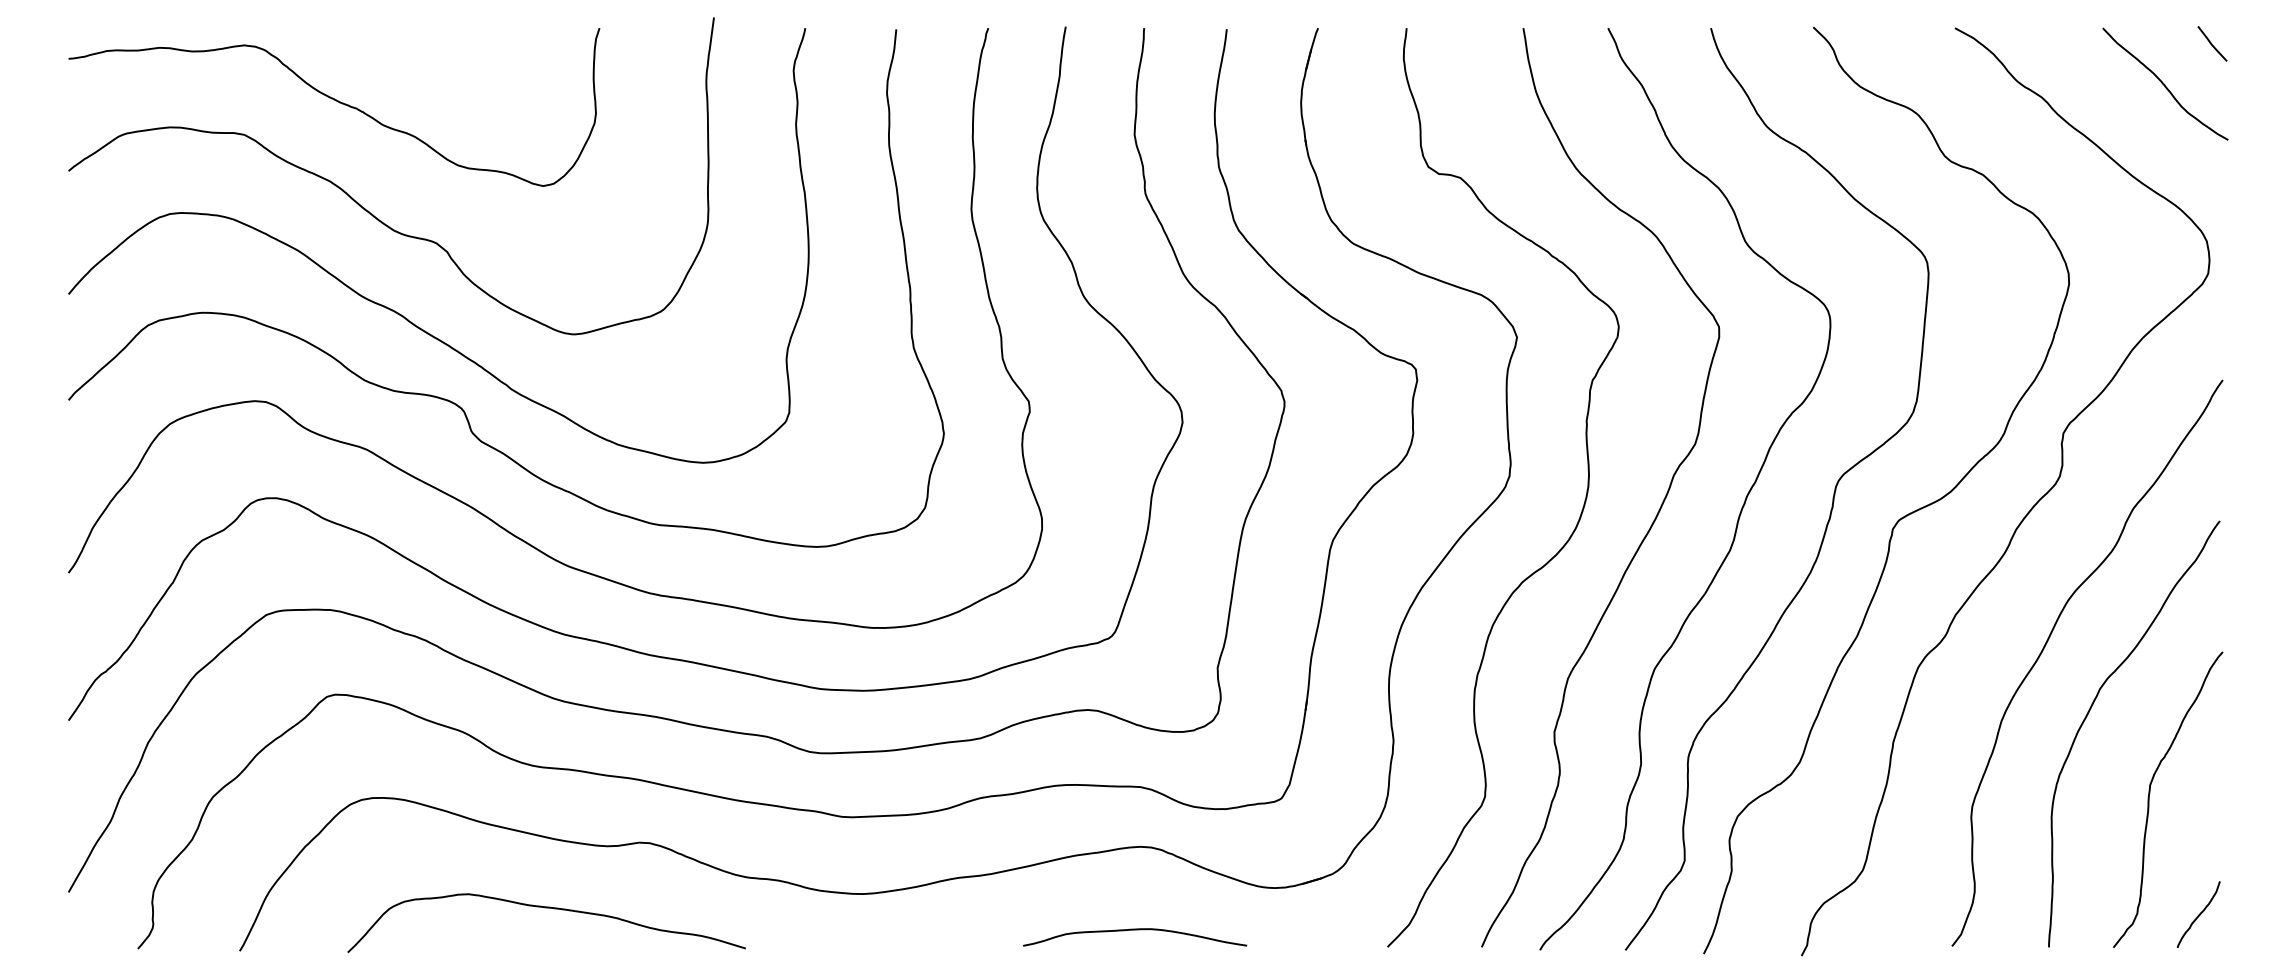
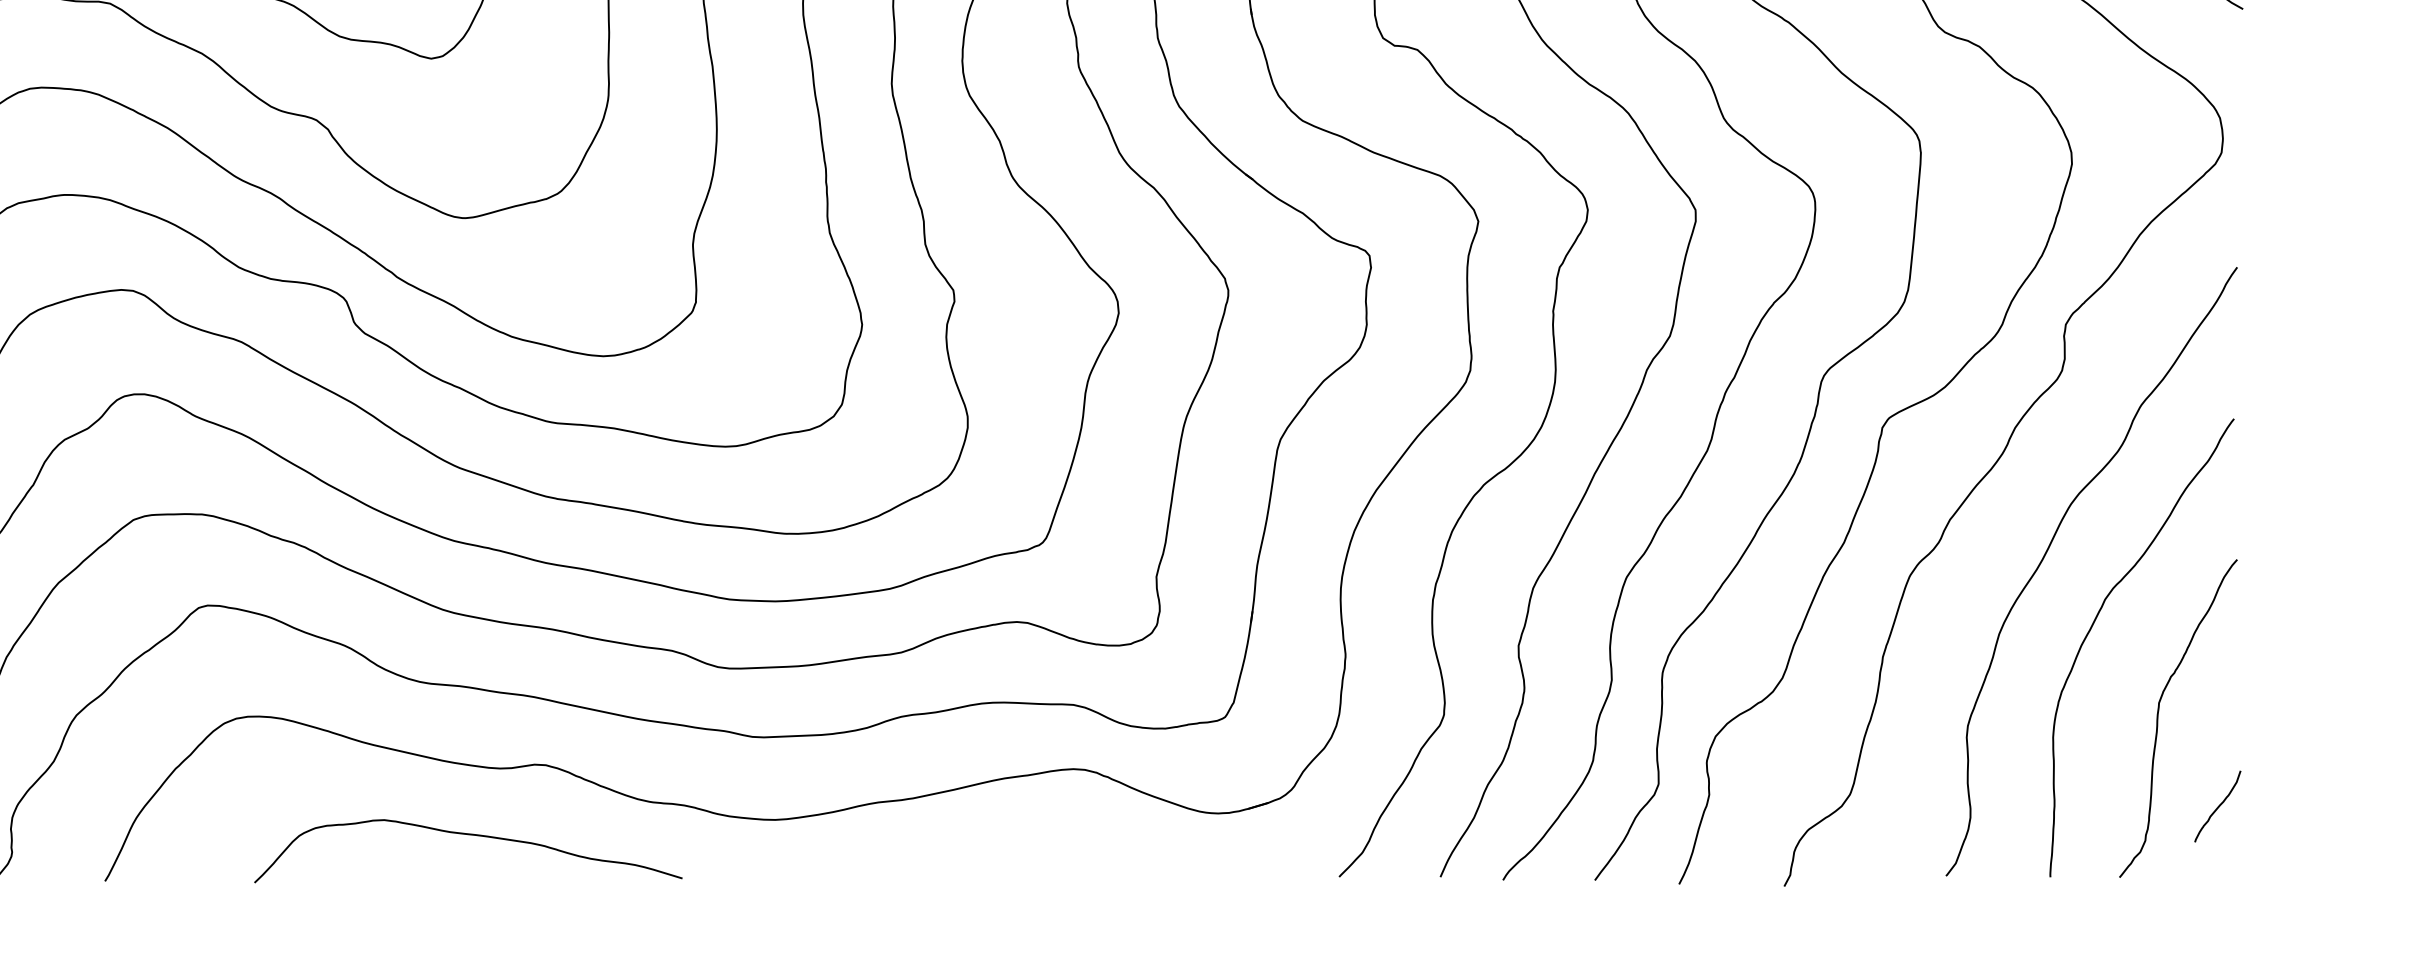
curve: (546, 908) -> (468, 835), moved
curve: (2198, 914) -> (2217, 806), moved
curve: (1135, 930) -> (1068, 859), removed

